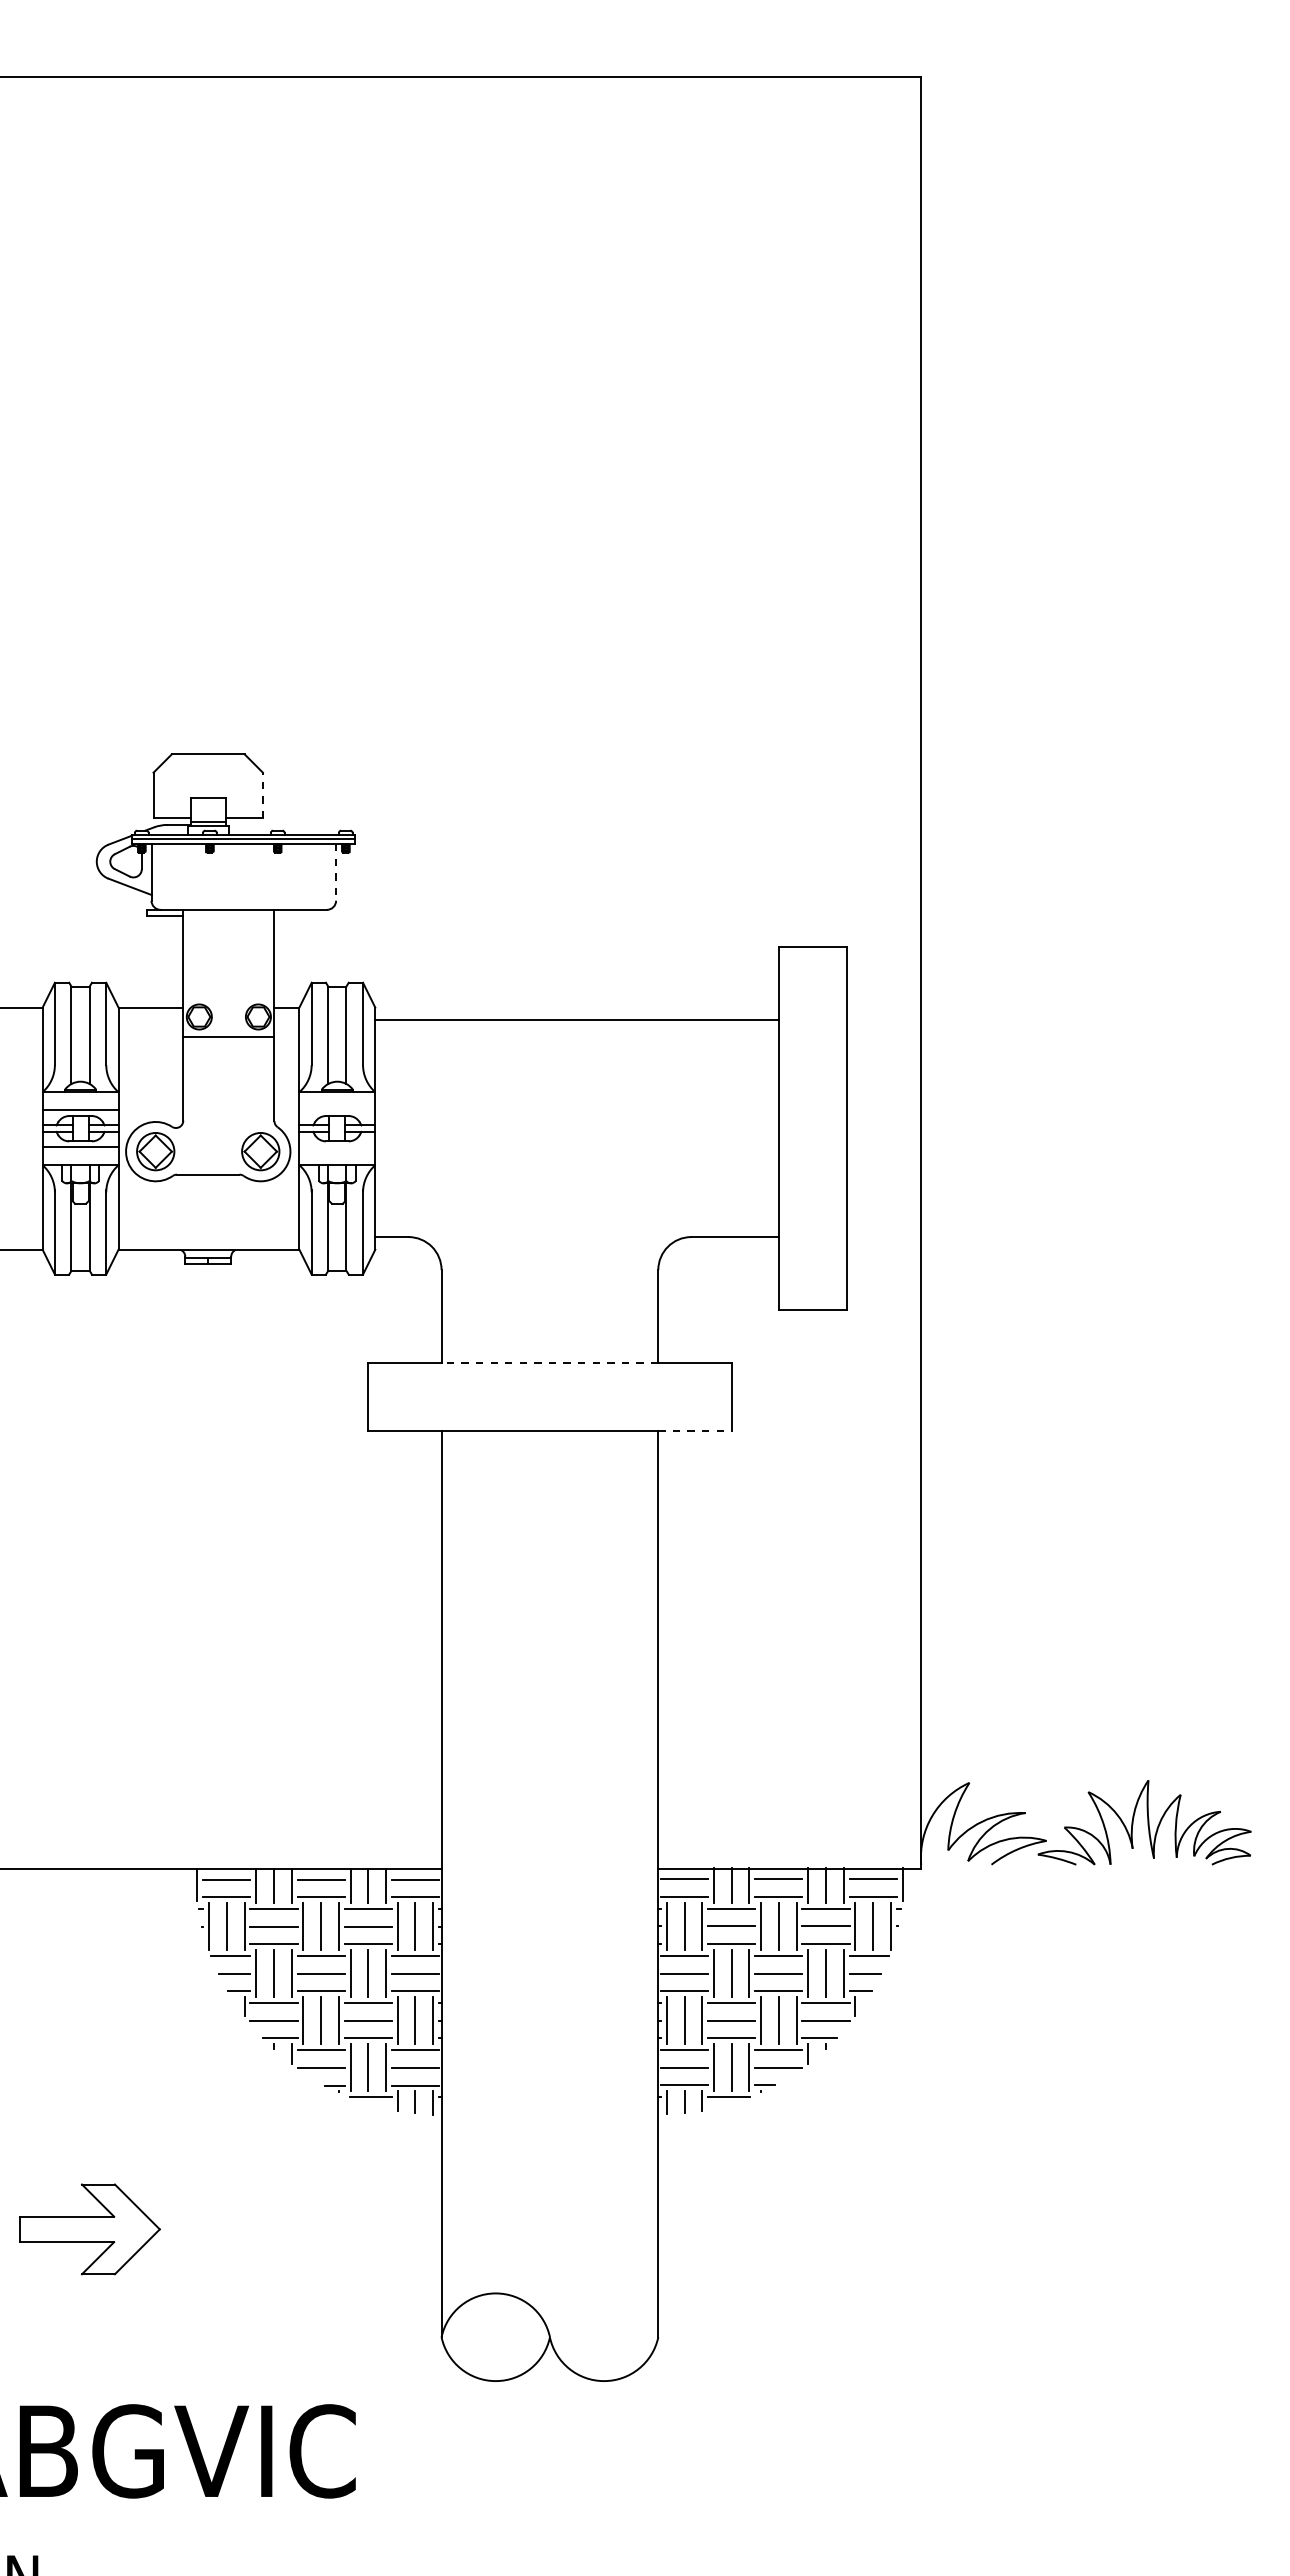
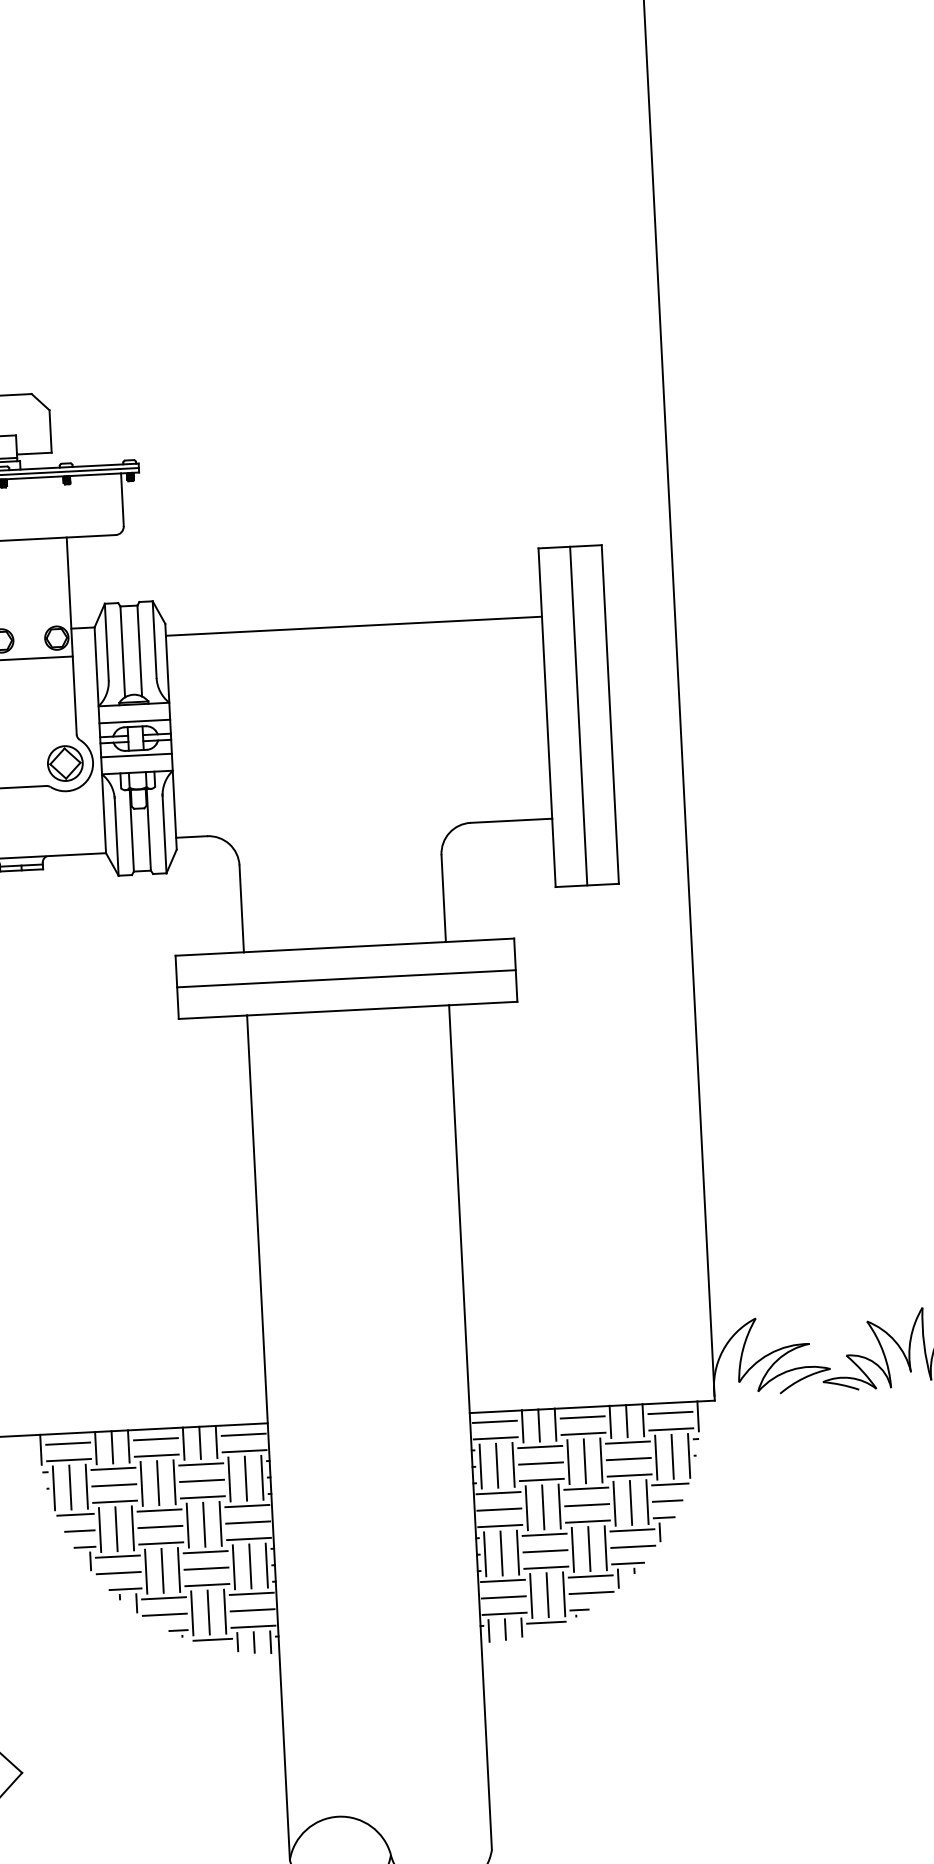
line: (262, 795) -> (50, 431), dashed -> solid
line: (336, 872) -> (122, 499), dashed -> solid
line: (337, 1110) -> (134, 721), added
line: (812, 1128) -> (578, 715), added
line: (337, 1146) -> (136, 755), added
line: (549, 1363) -> (344, 947), dashed -> solid
line: (549, 1397) -> (346, 979), added
line: (694, 1431) -> (482, 1003), dashed -> solid

